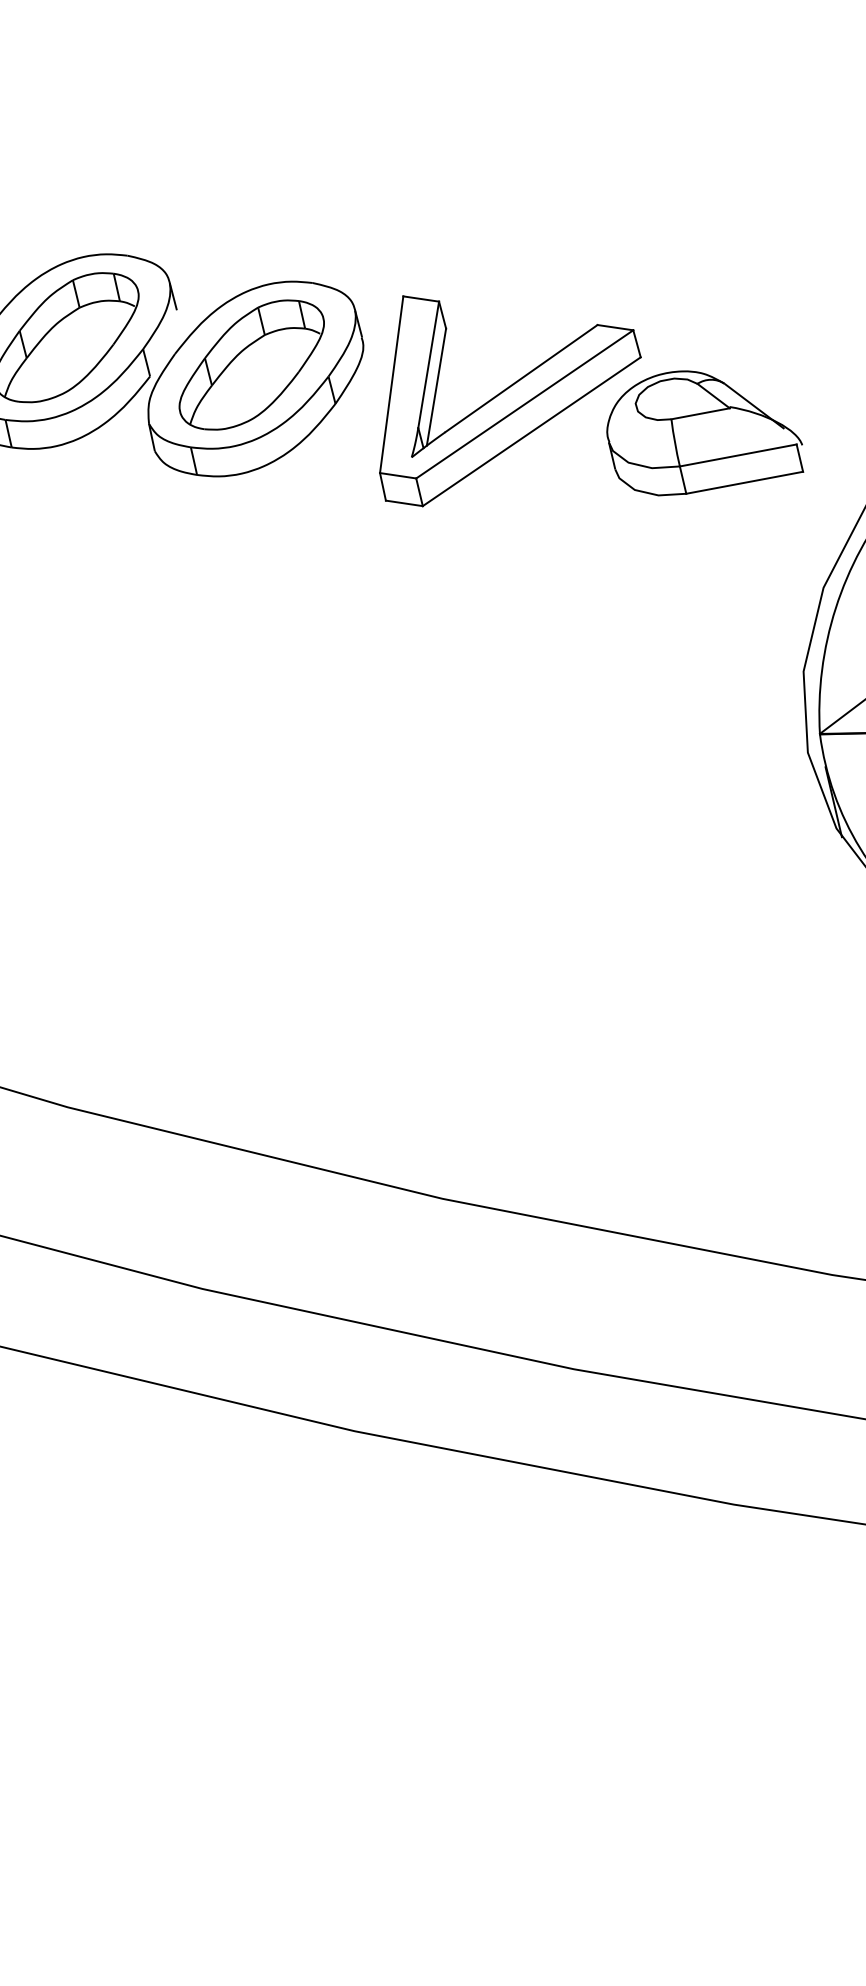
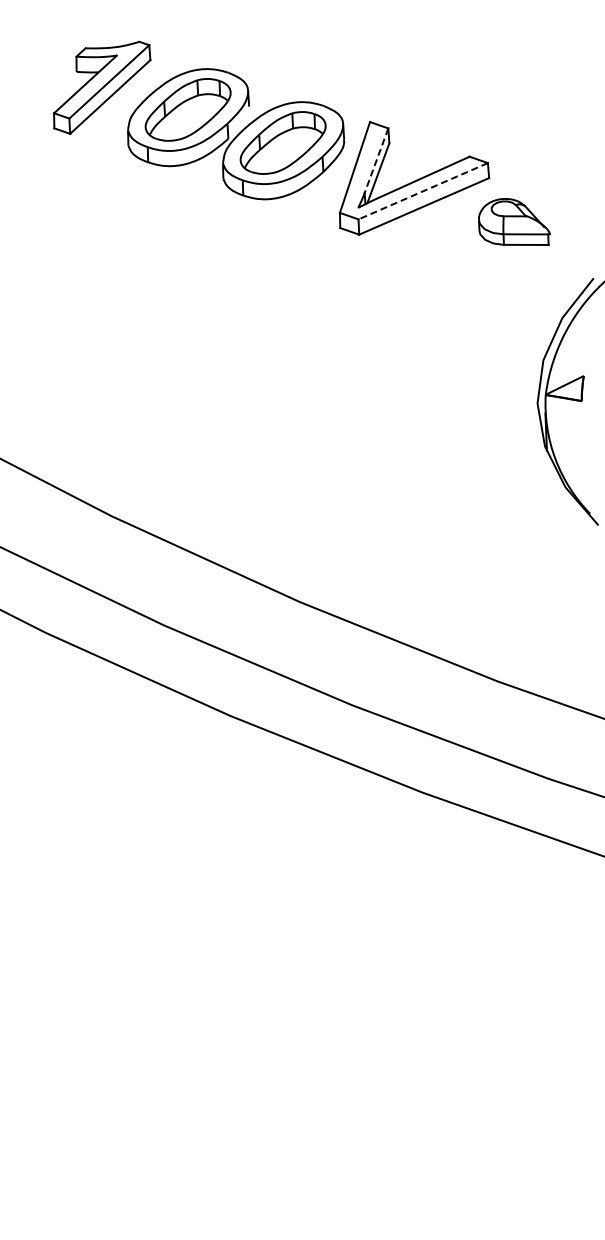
line: (428, 366) -> (376, 161), solid -> dashed
line: (525, 404) -> (423, 191), solid -> dashed
part: (702, 427) -> (514, 221), size x0.7

